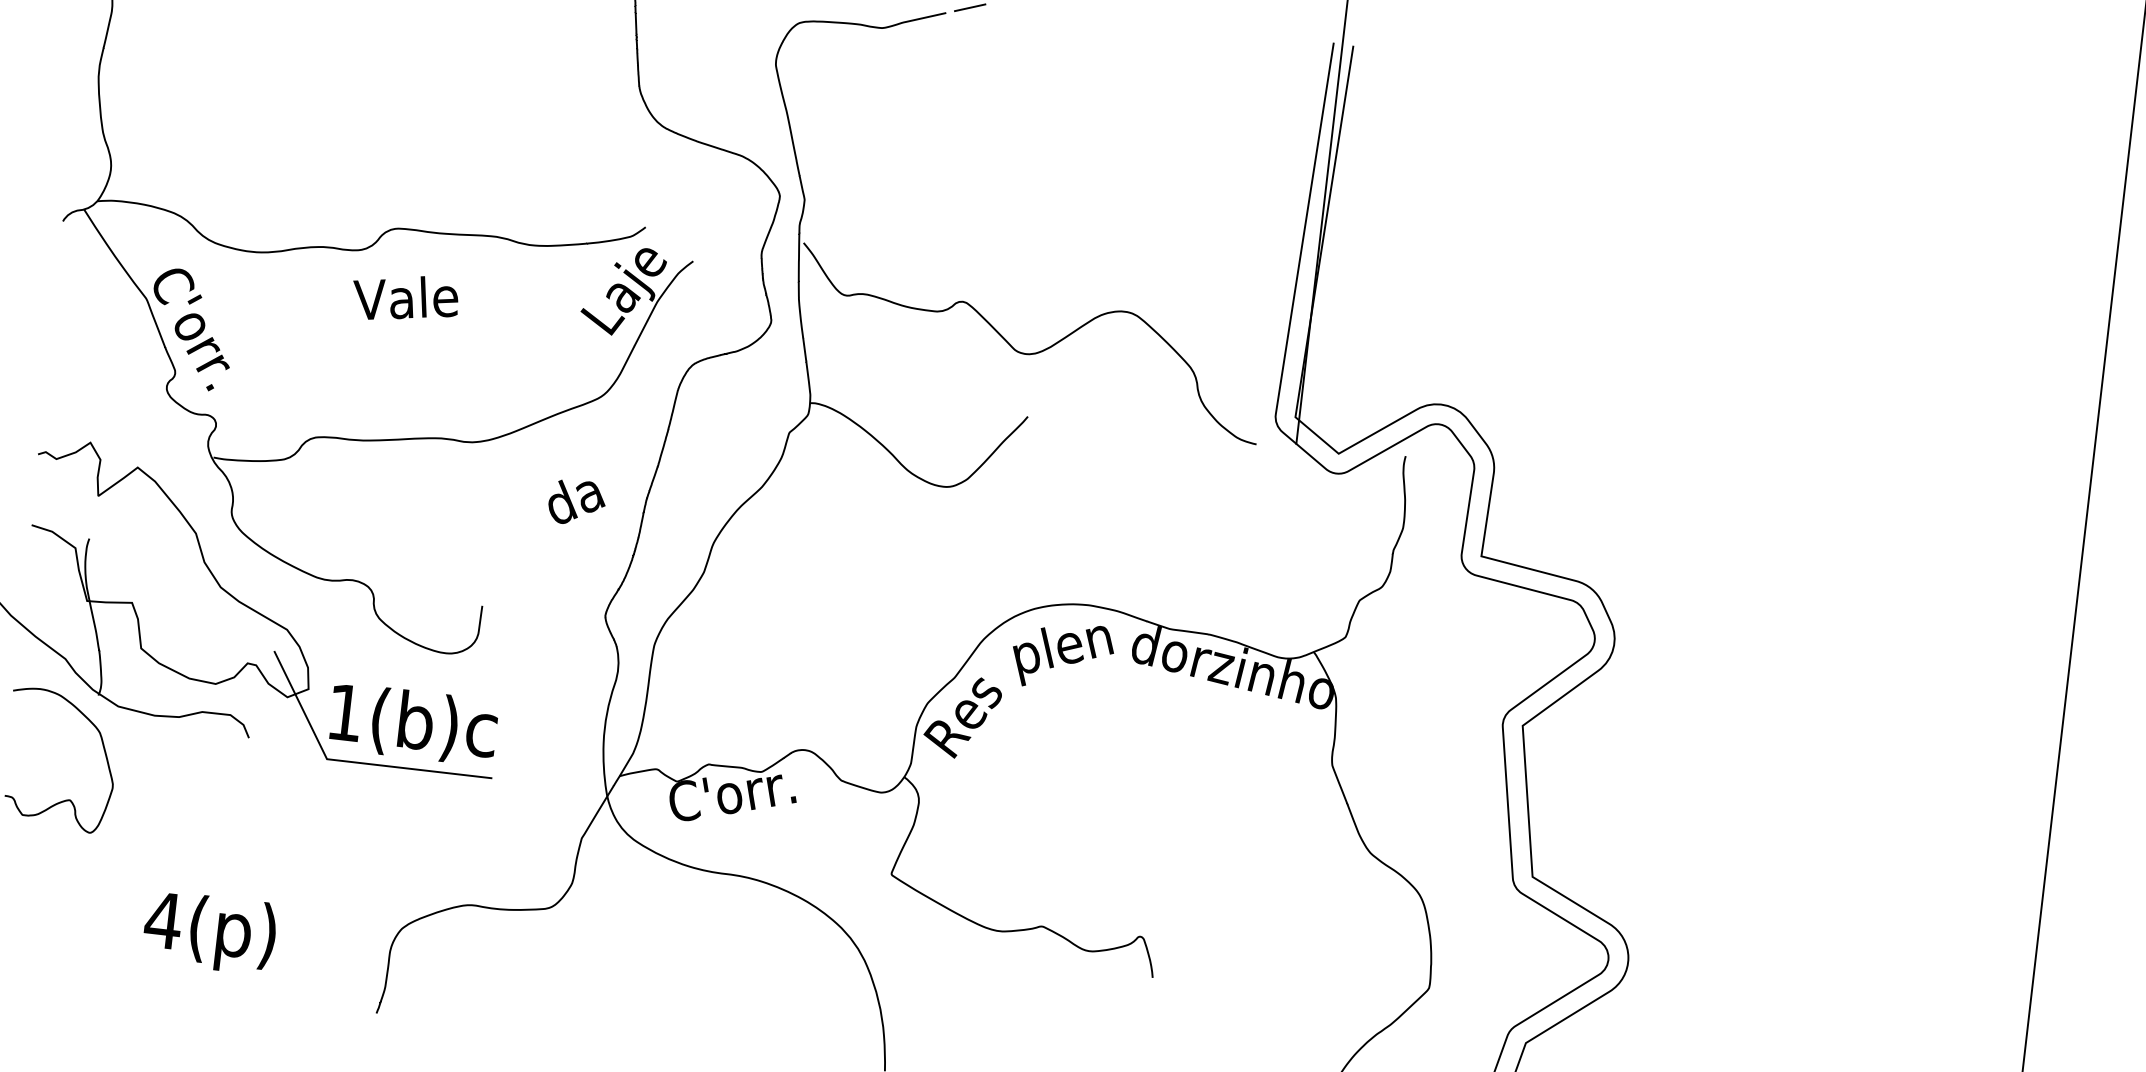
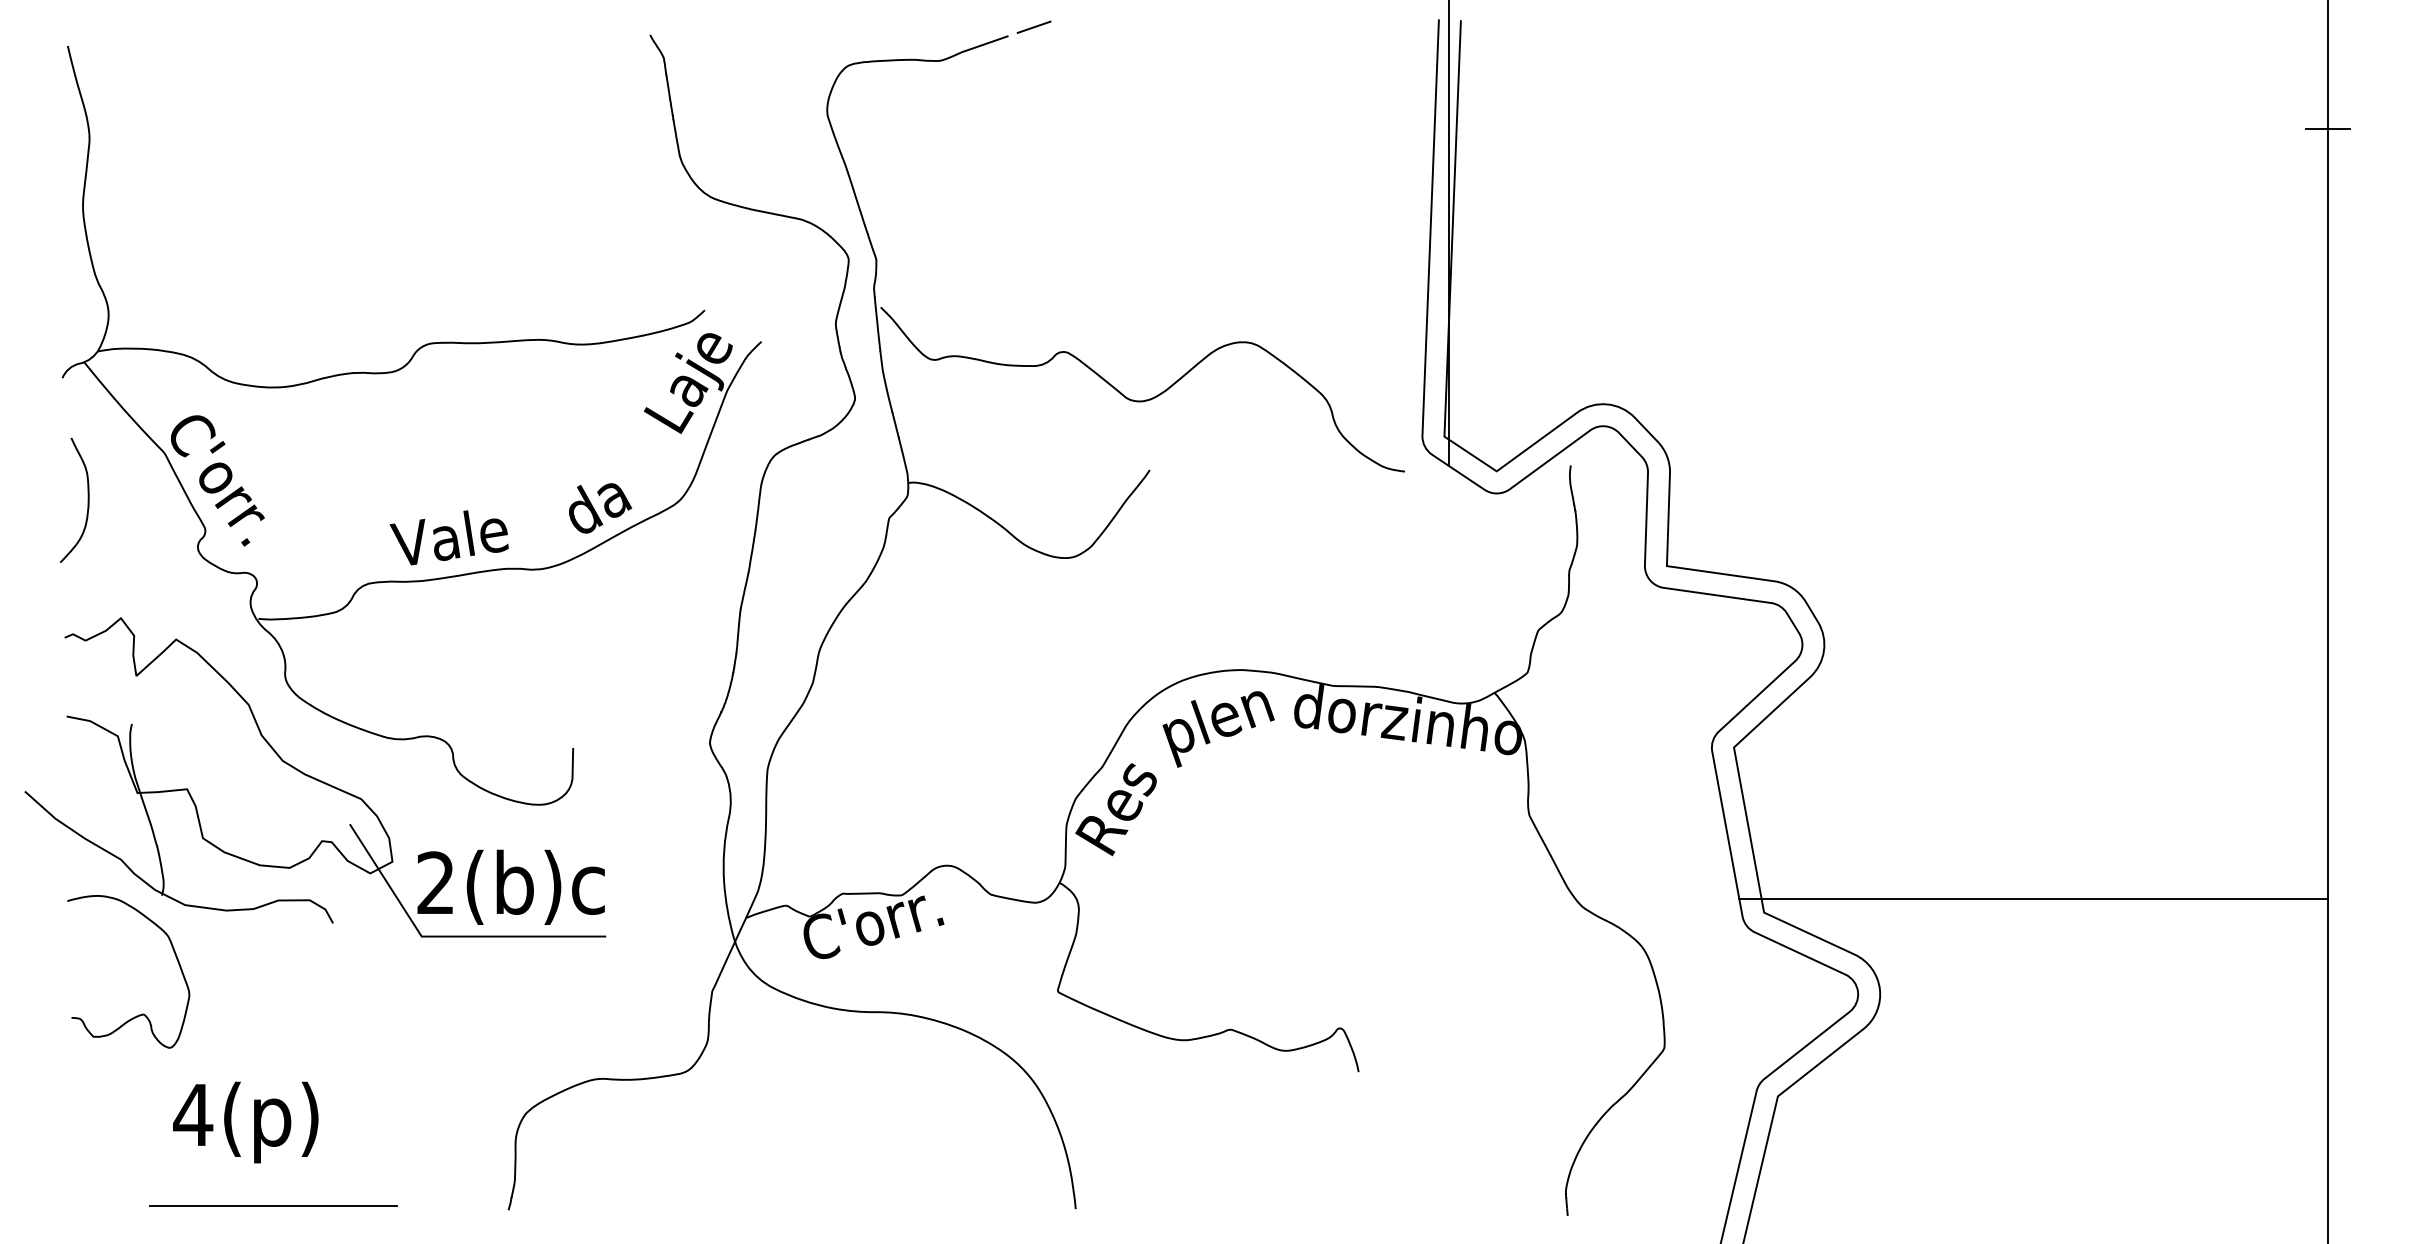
line: (2119, 233) -> (2328, 129), added
text: (404, 298) -> (448, 537), moved
curve: (72, 332) -> (87, 499), added
text: (577, 502) -> (600, 508), moved
text: (344, 712) -> (435, 882), 1(b)c -> 2(b)c
line: (1775, 892) -> (2033, 898), added
text: (209, 932) -> (245, 1122), moved
line: (166, 984) -> (273, 1205), added

